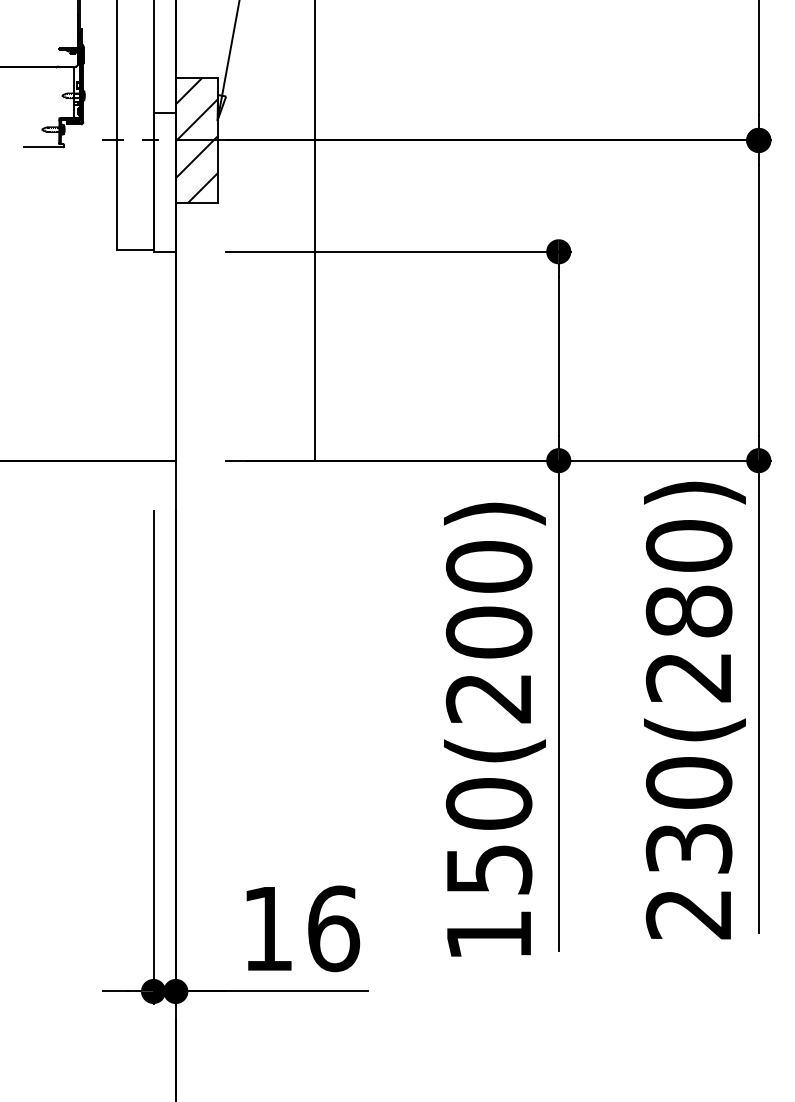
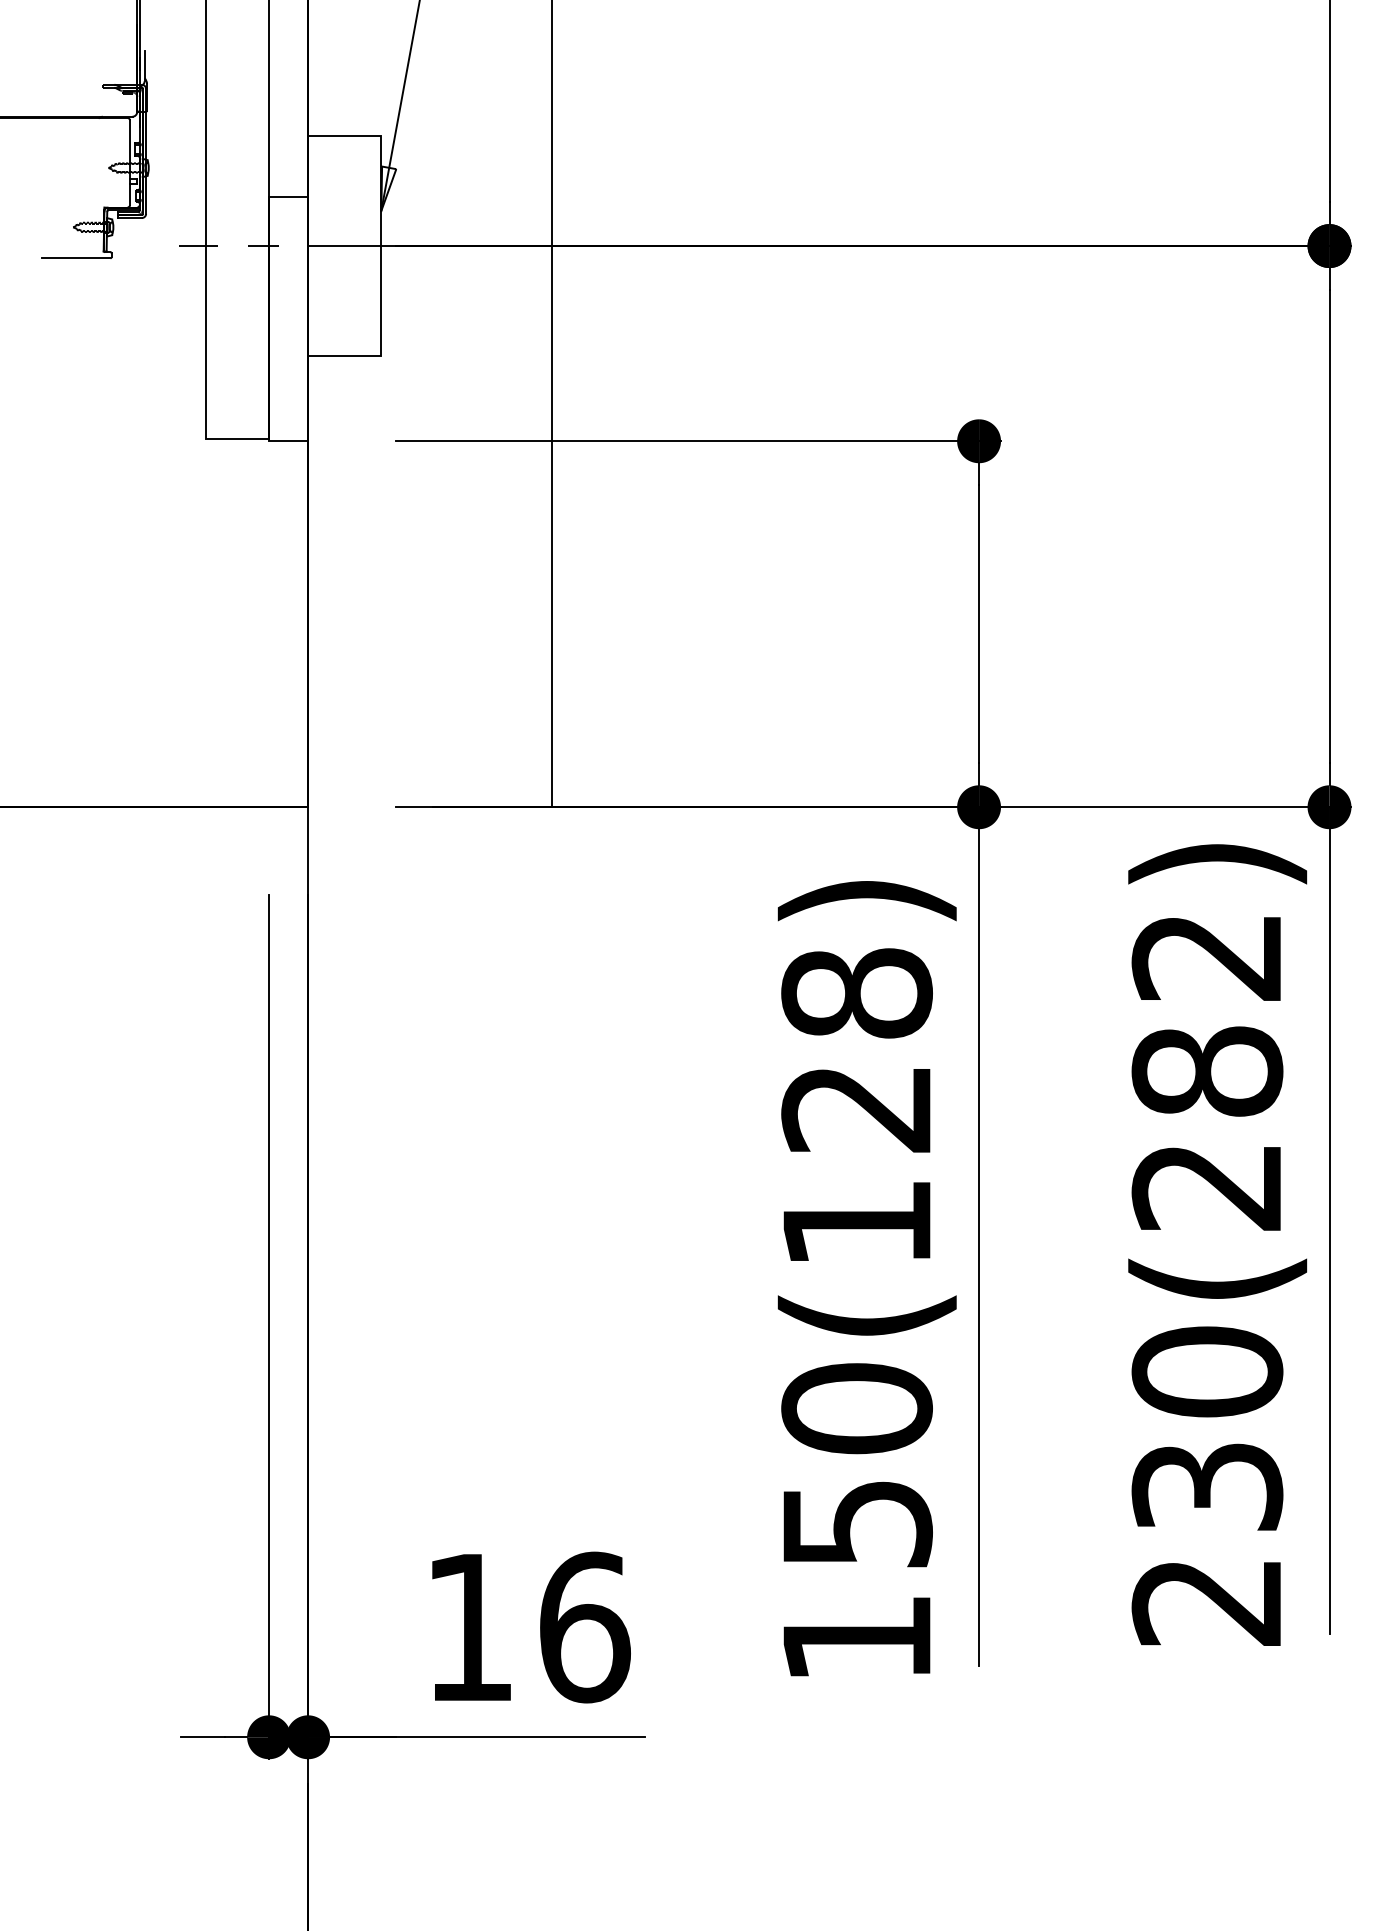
hatch: (196, 140) -> (344, 246), removed
text: (688, 545) -> (1206, 955), 230(280) -> 230(282)
text: (488, 632) -> (855, 1108), 150(200) -> 150(128)

